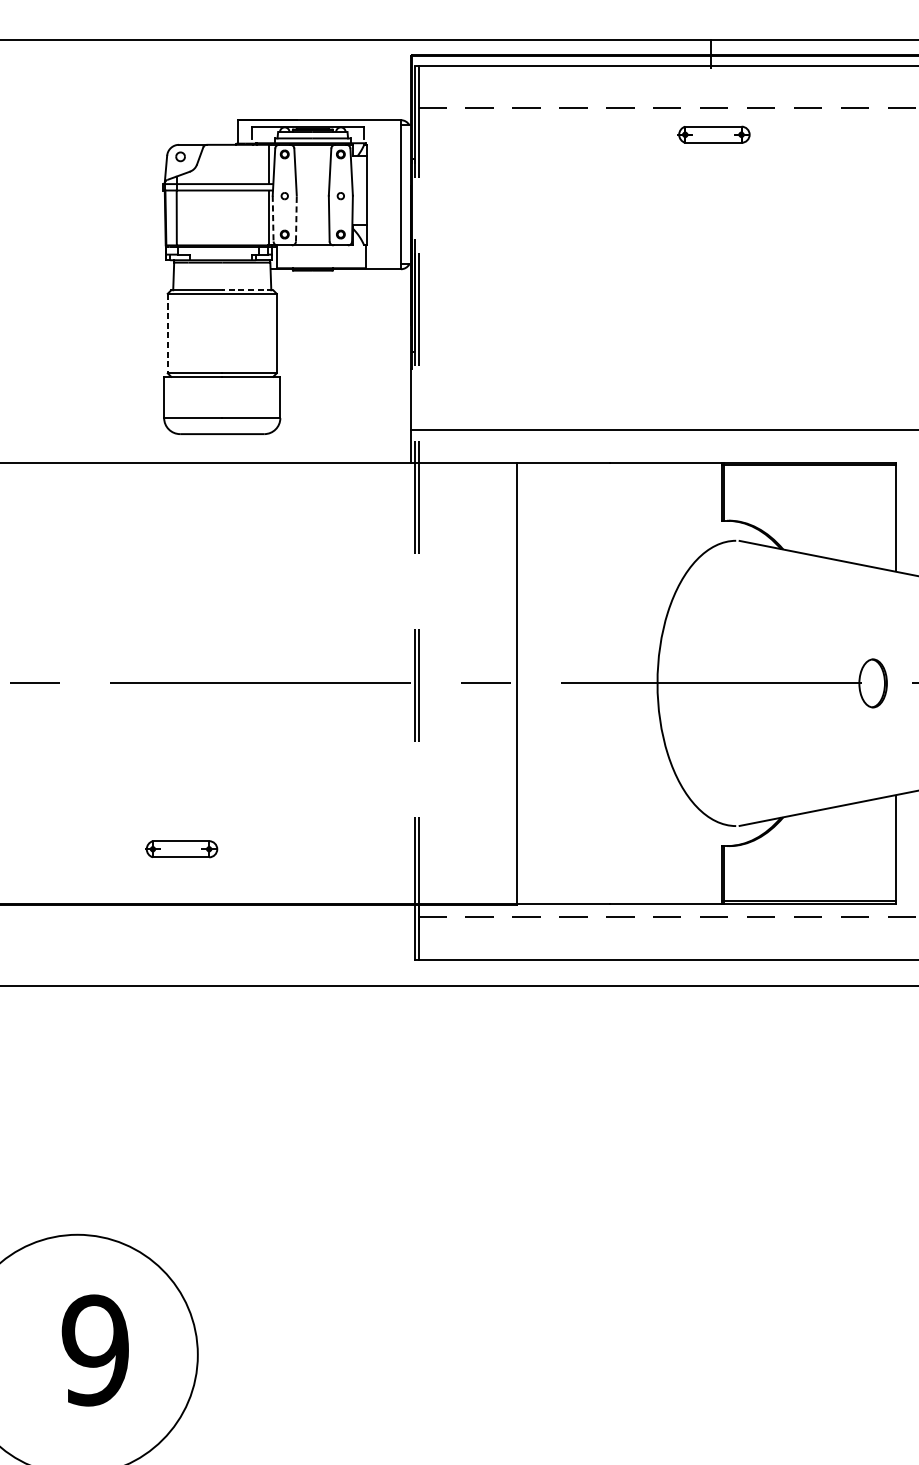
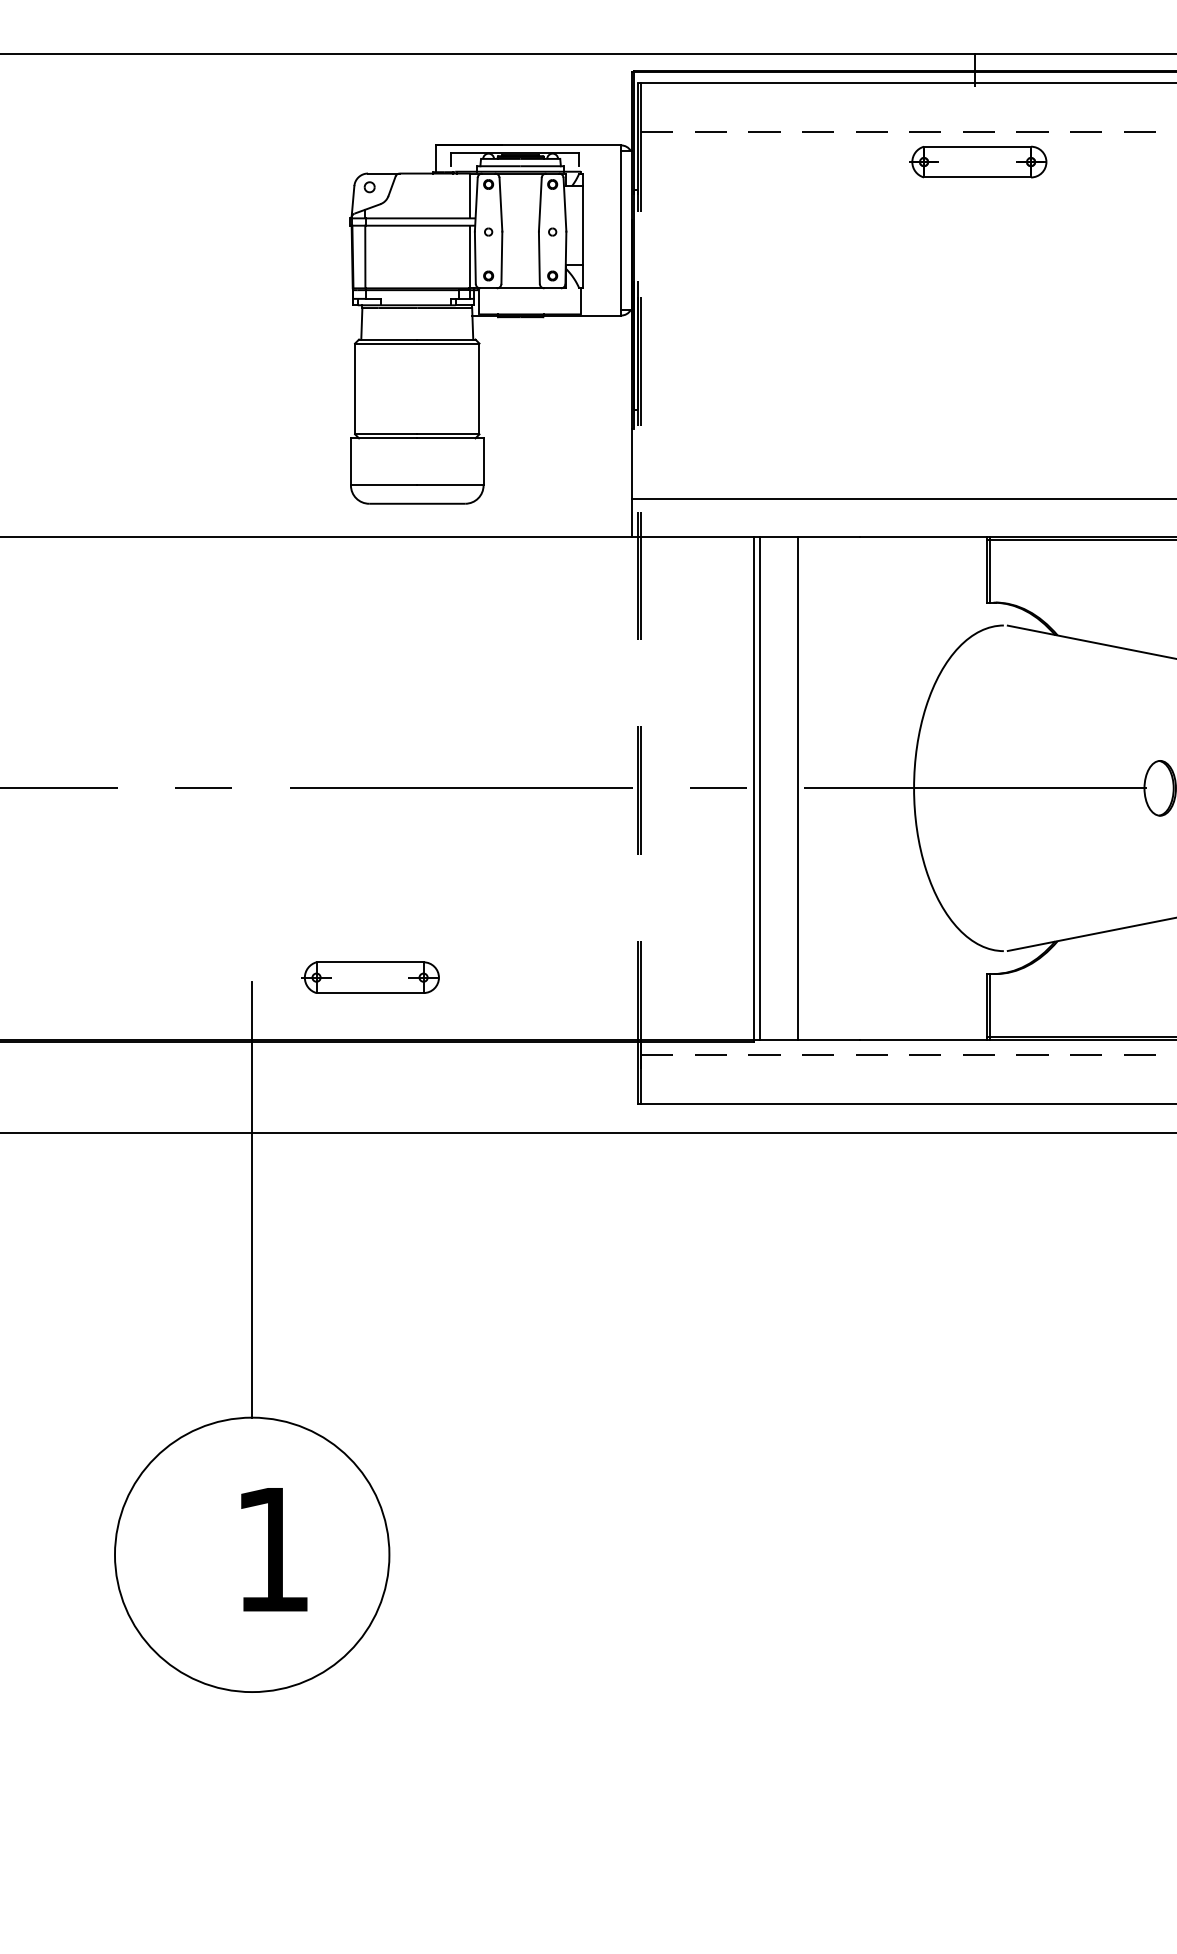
part: (713, 134) -> (978, 161), size x1.67
line: (296, 218) -> (501, 257), dashed -> solid
line: (273, 219) -> (475, 258), dashed -> solid
line: (246, 290) -> (445, 339), dashed -> solid
line: (168, 334) -> (355, 389), dashed -> solid
line: (522, 682) -> (760, 787), added
line: (555, 682) -> (797, 787), added
part: (181, 849) -> (370, 977), size x1.67
line: (77, 1043) -> (252, 1199), added
text: (95, 1350) -> (272, 1549), 9 -> 1

